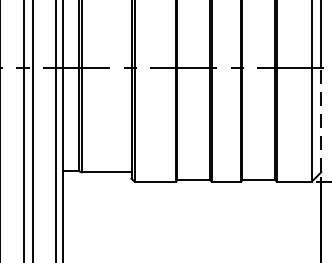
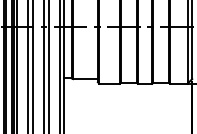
line: (321, 120) -> (192, 53), dashed -> solid

